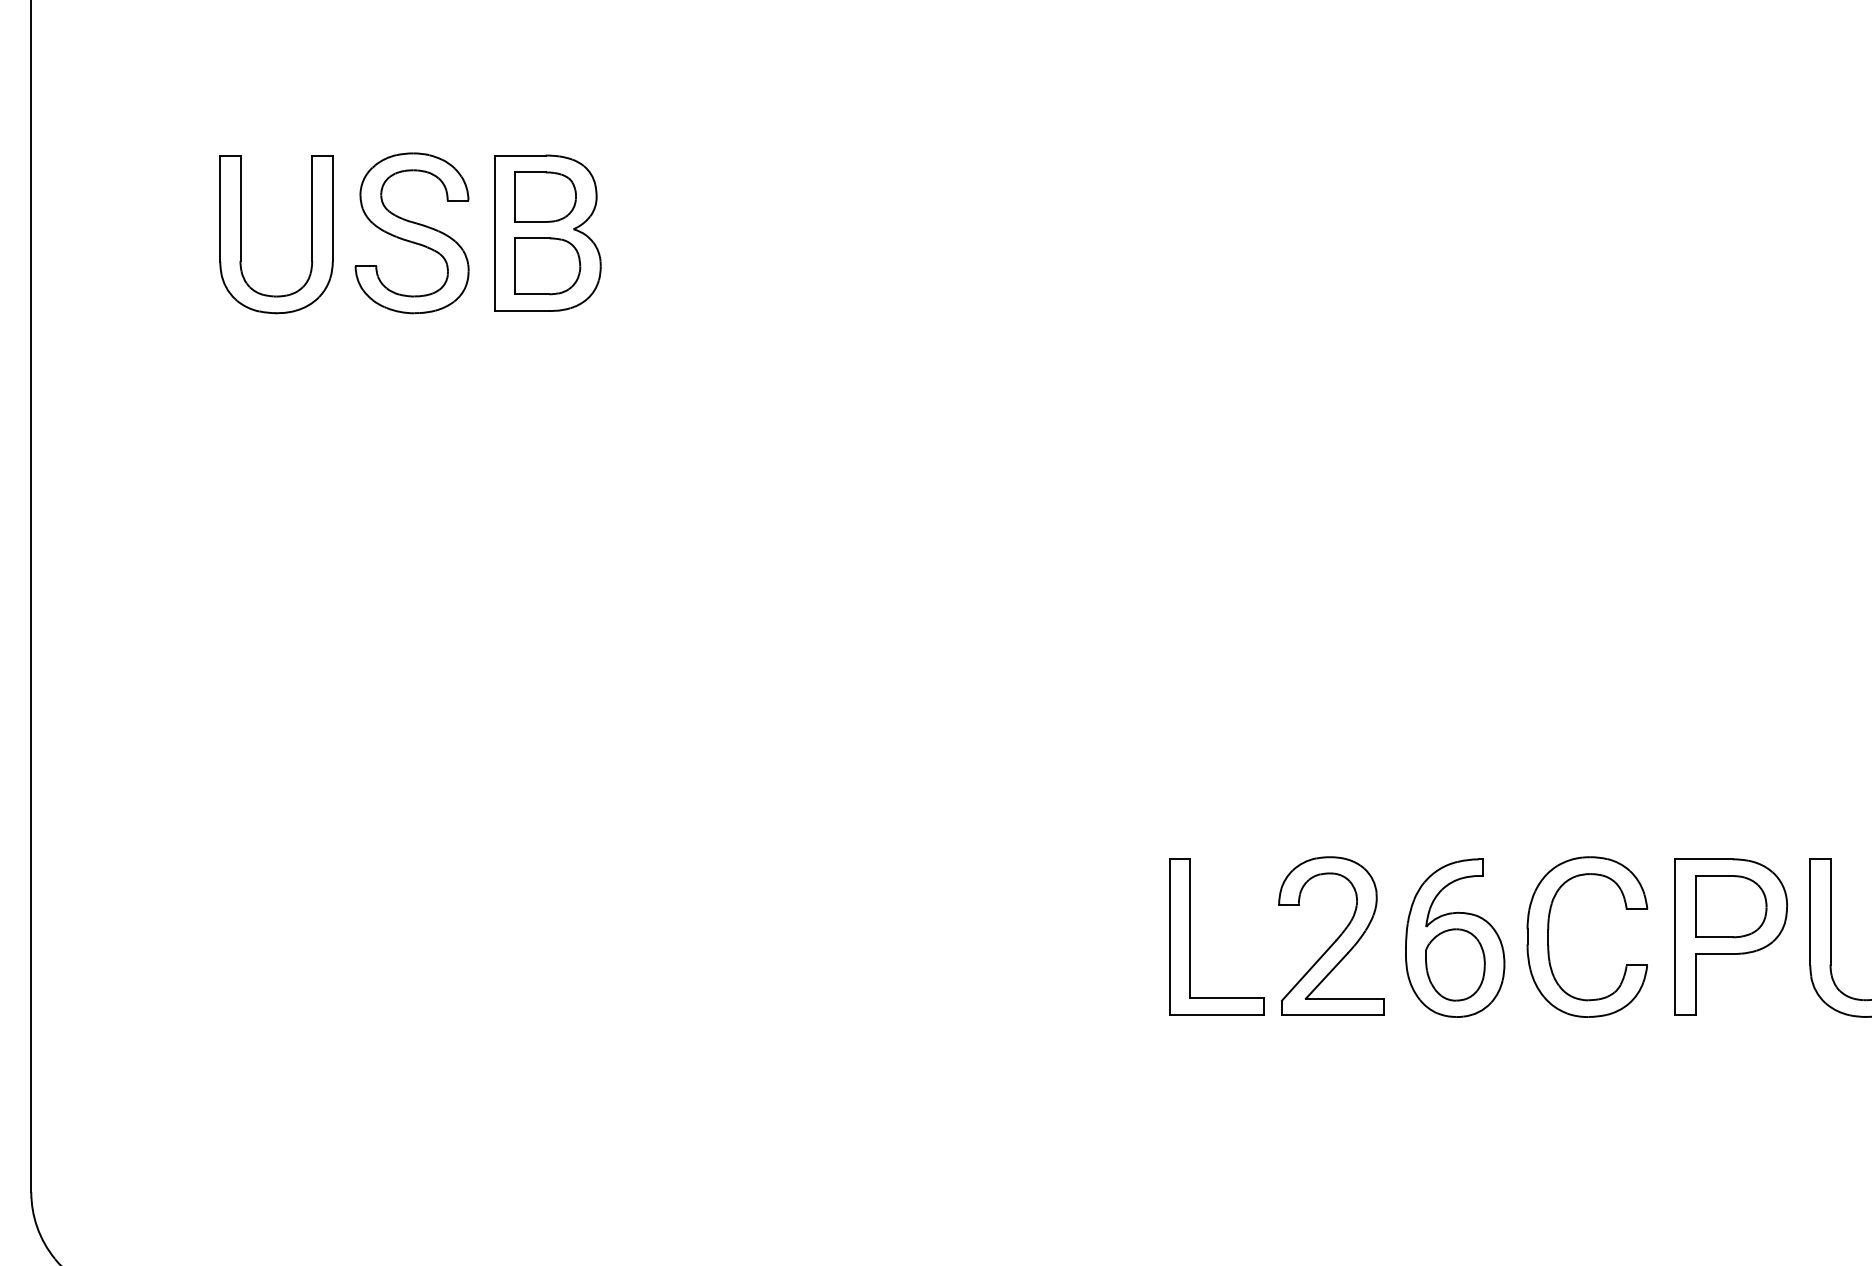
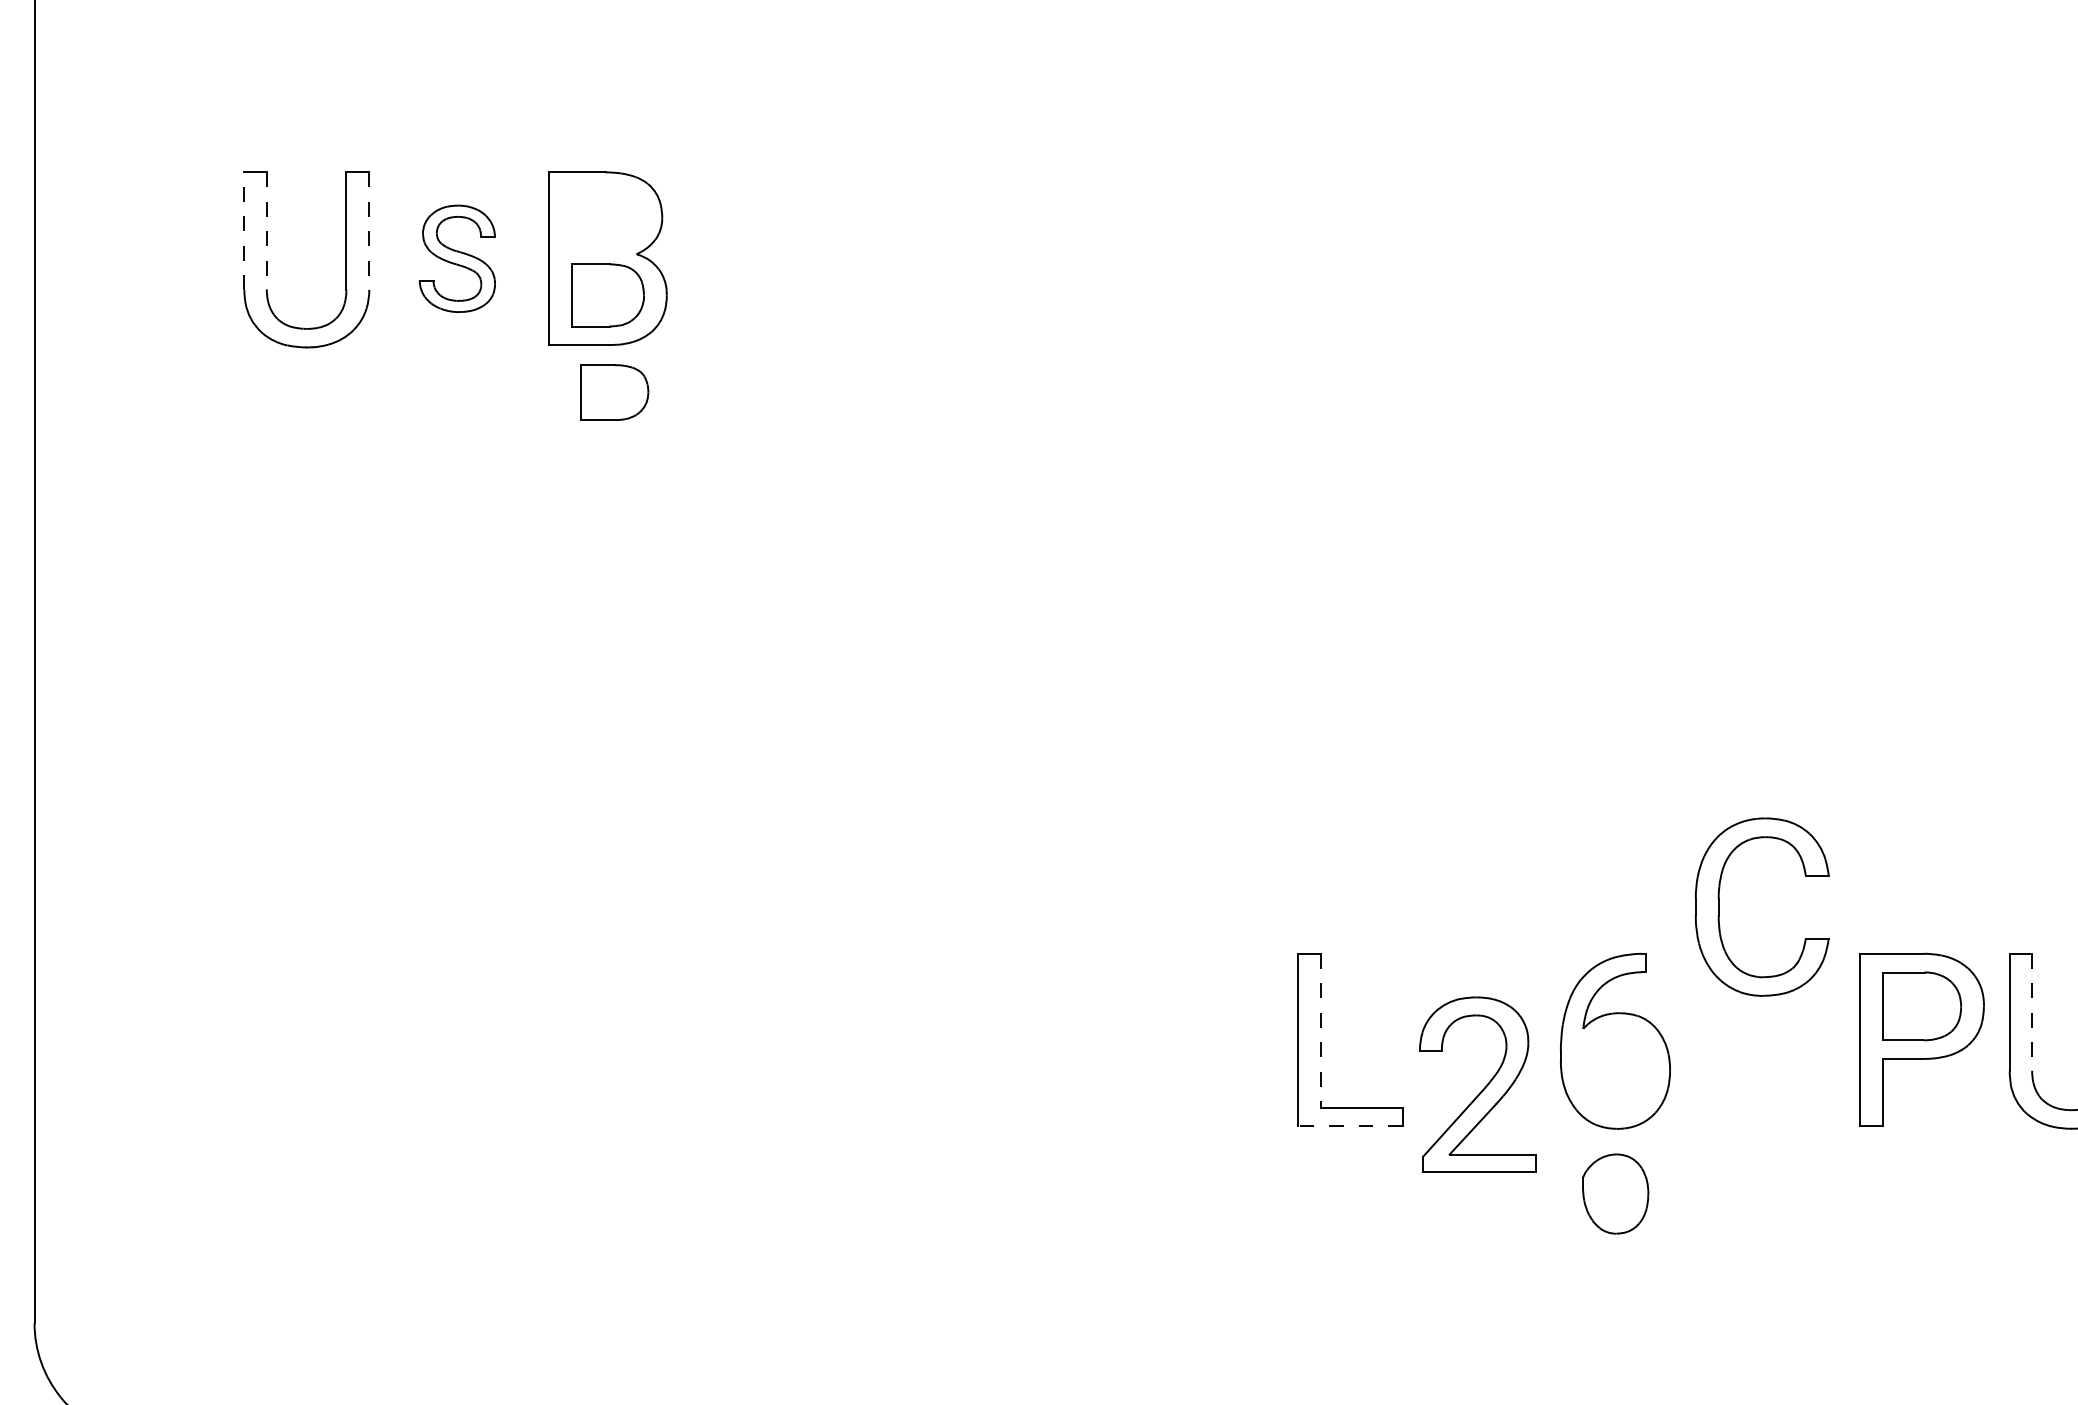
part: (545, 197) -> (614, 392), moved
line: (220, 208) -> (244, 231), solid -> dashed
line: (240, 208) -> (266, 231), solid -> dashed
line: (332, 208) -> (369, 231), solid -> dashed
part: (412, 233) -> (457, 258), size x0.6
line: (1830, 912) -> (2032, 1012), solid -> dashed
line: (1190, 929) -> (1321, 1031), solid -> dashed
part: (1548, 936) -> (1719, 906), moved
part: (1335, 940) -> (1482, 1089), moved
part: (1455, 964) -> (1615, 1193), moved
line: (1216, 1014) -> (1350, 1126), solid -> dashed

